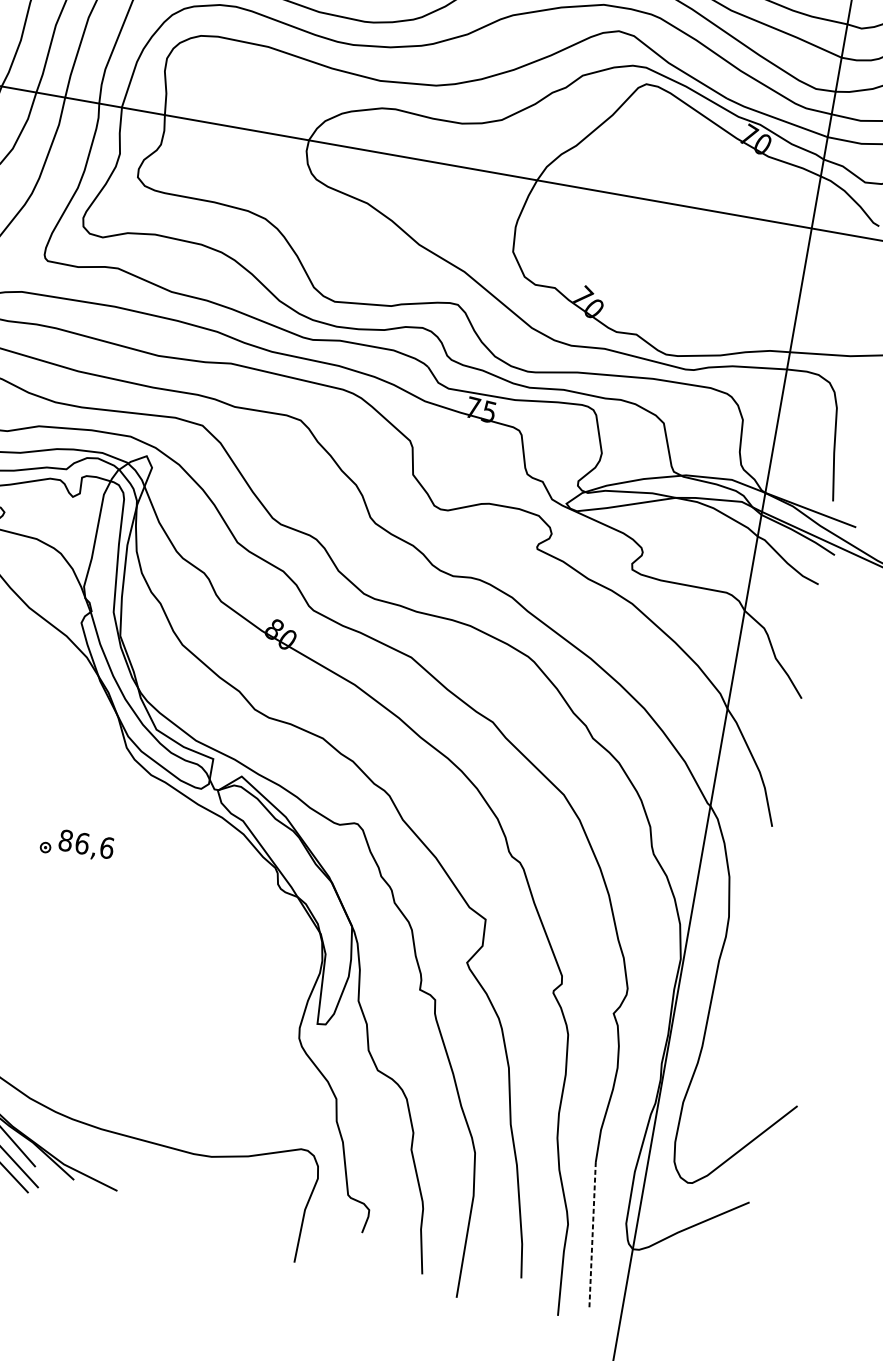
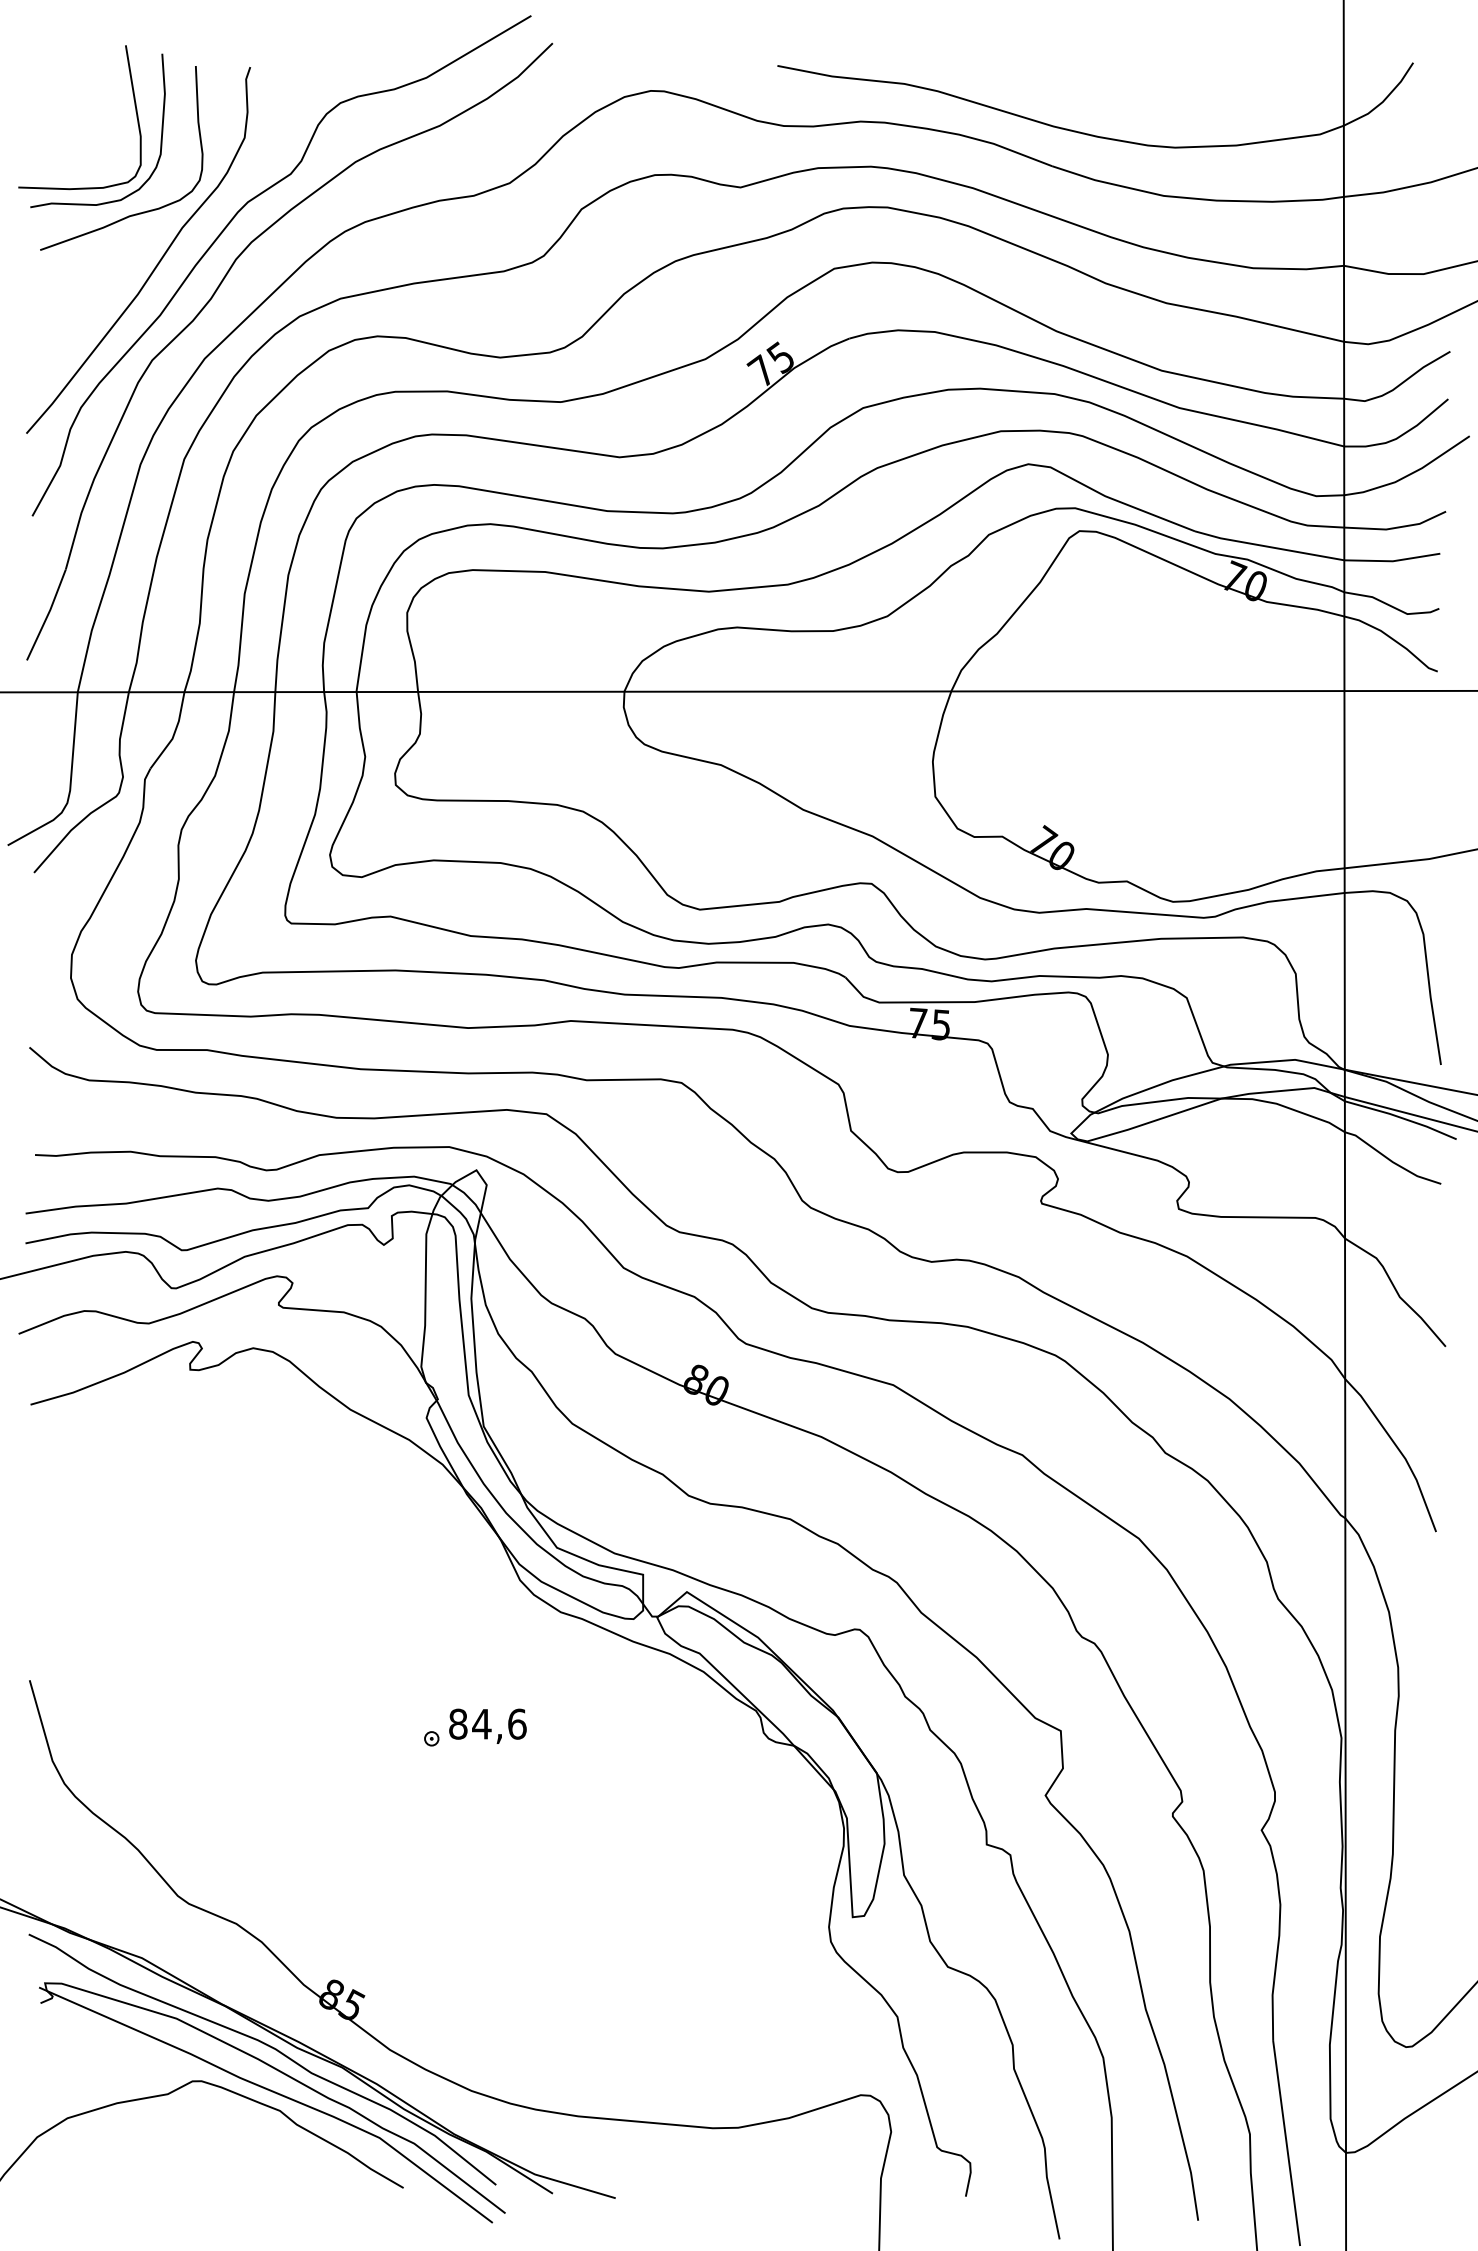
text: (82, 843) -> (481, 1723), 86,6 -> 84,6
line: (592, 1235) -> (1286, 2143), dashed -> solid

